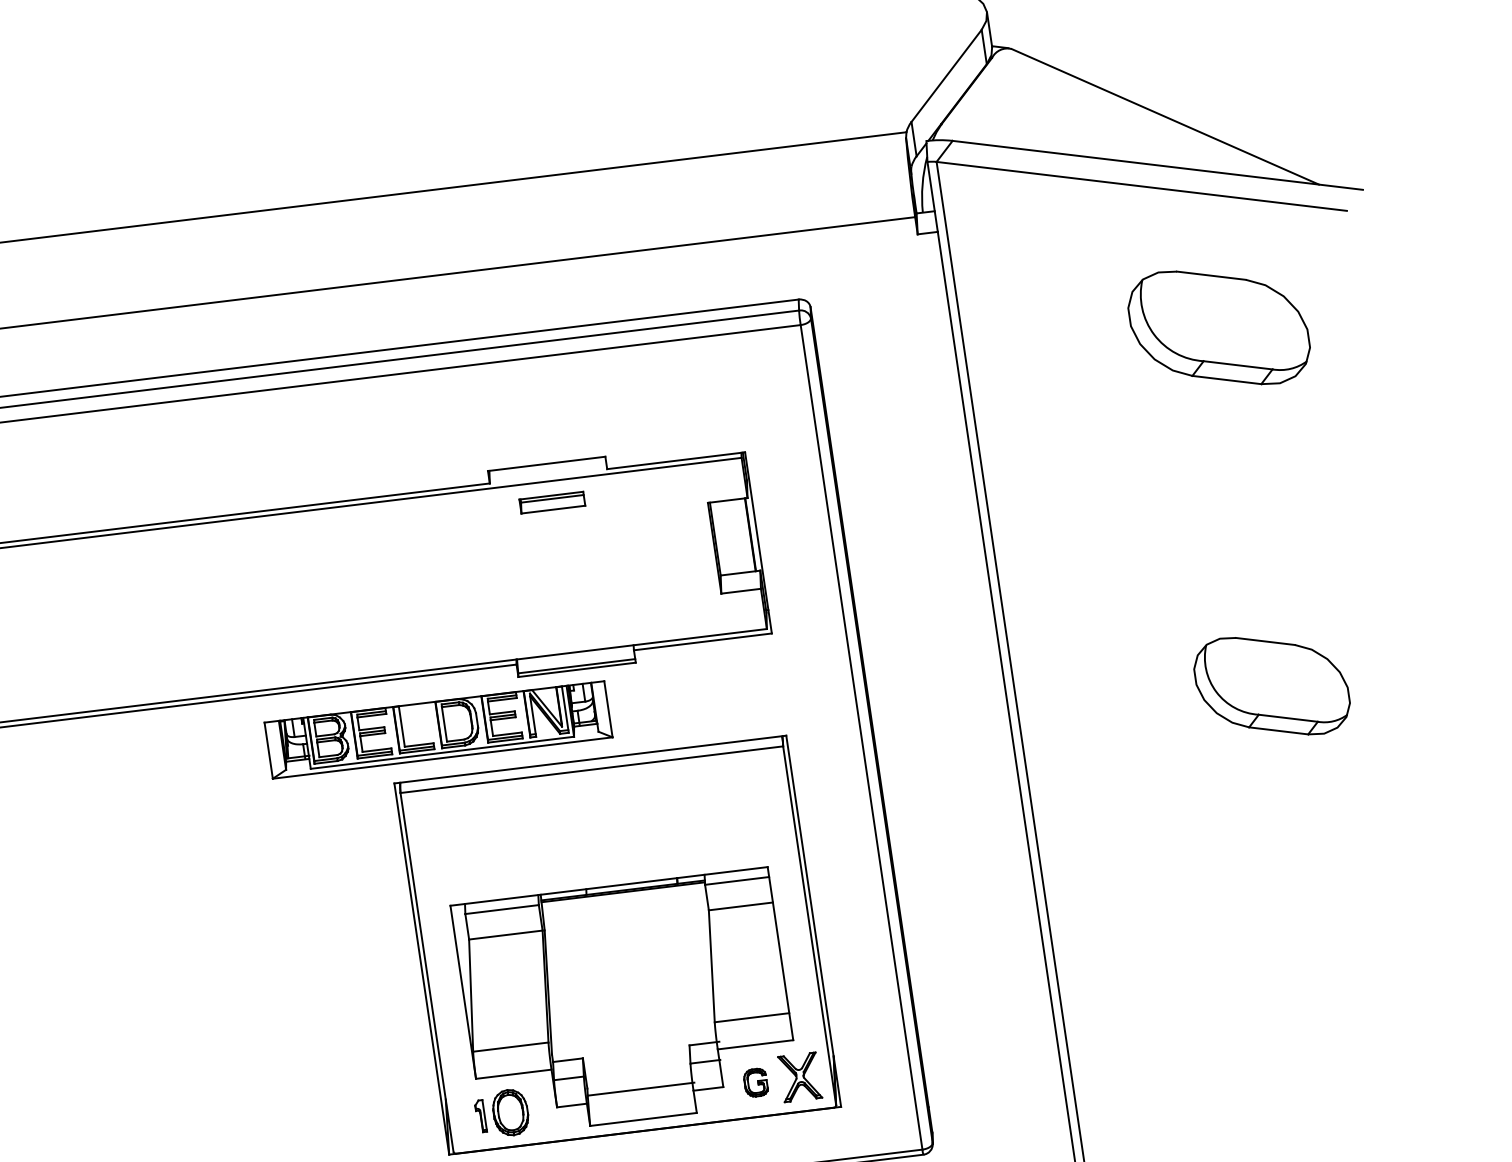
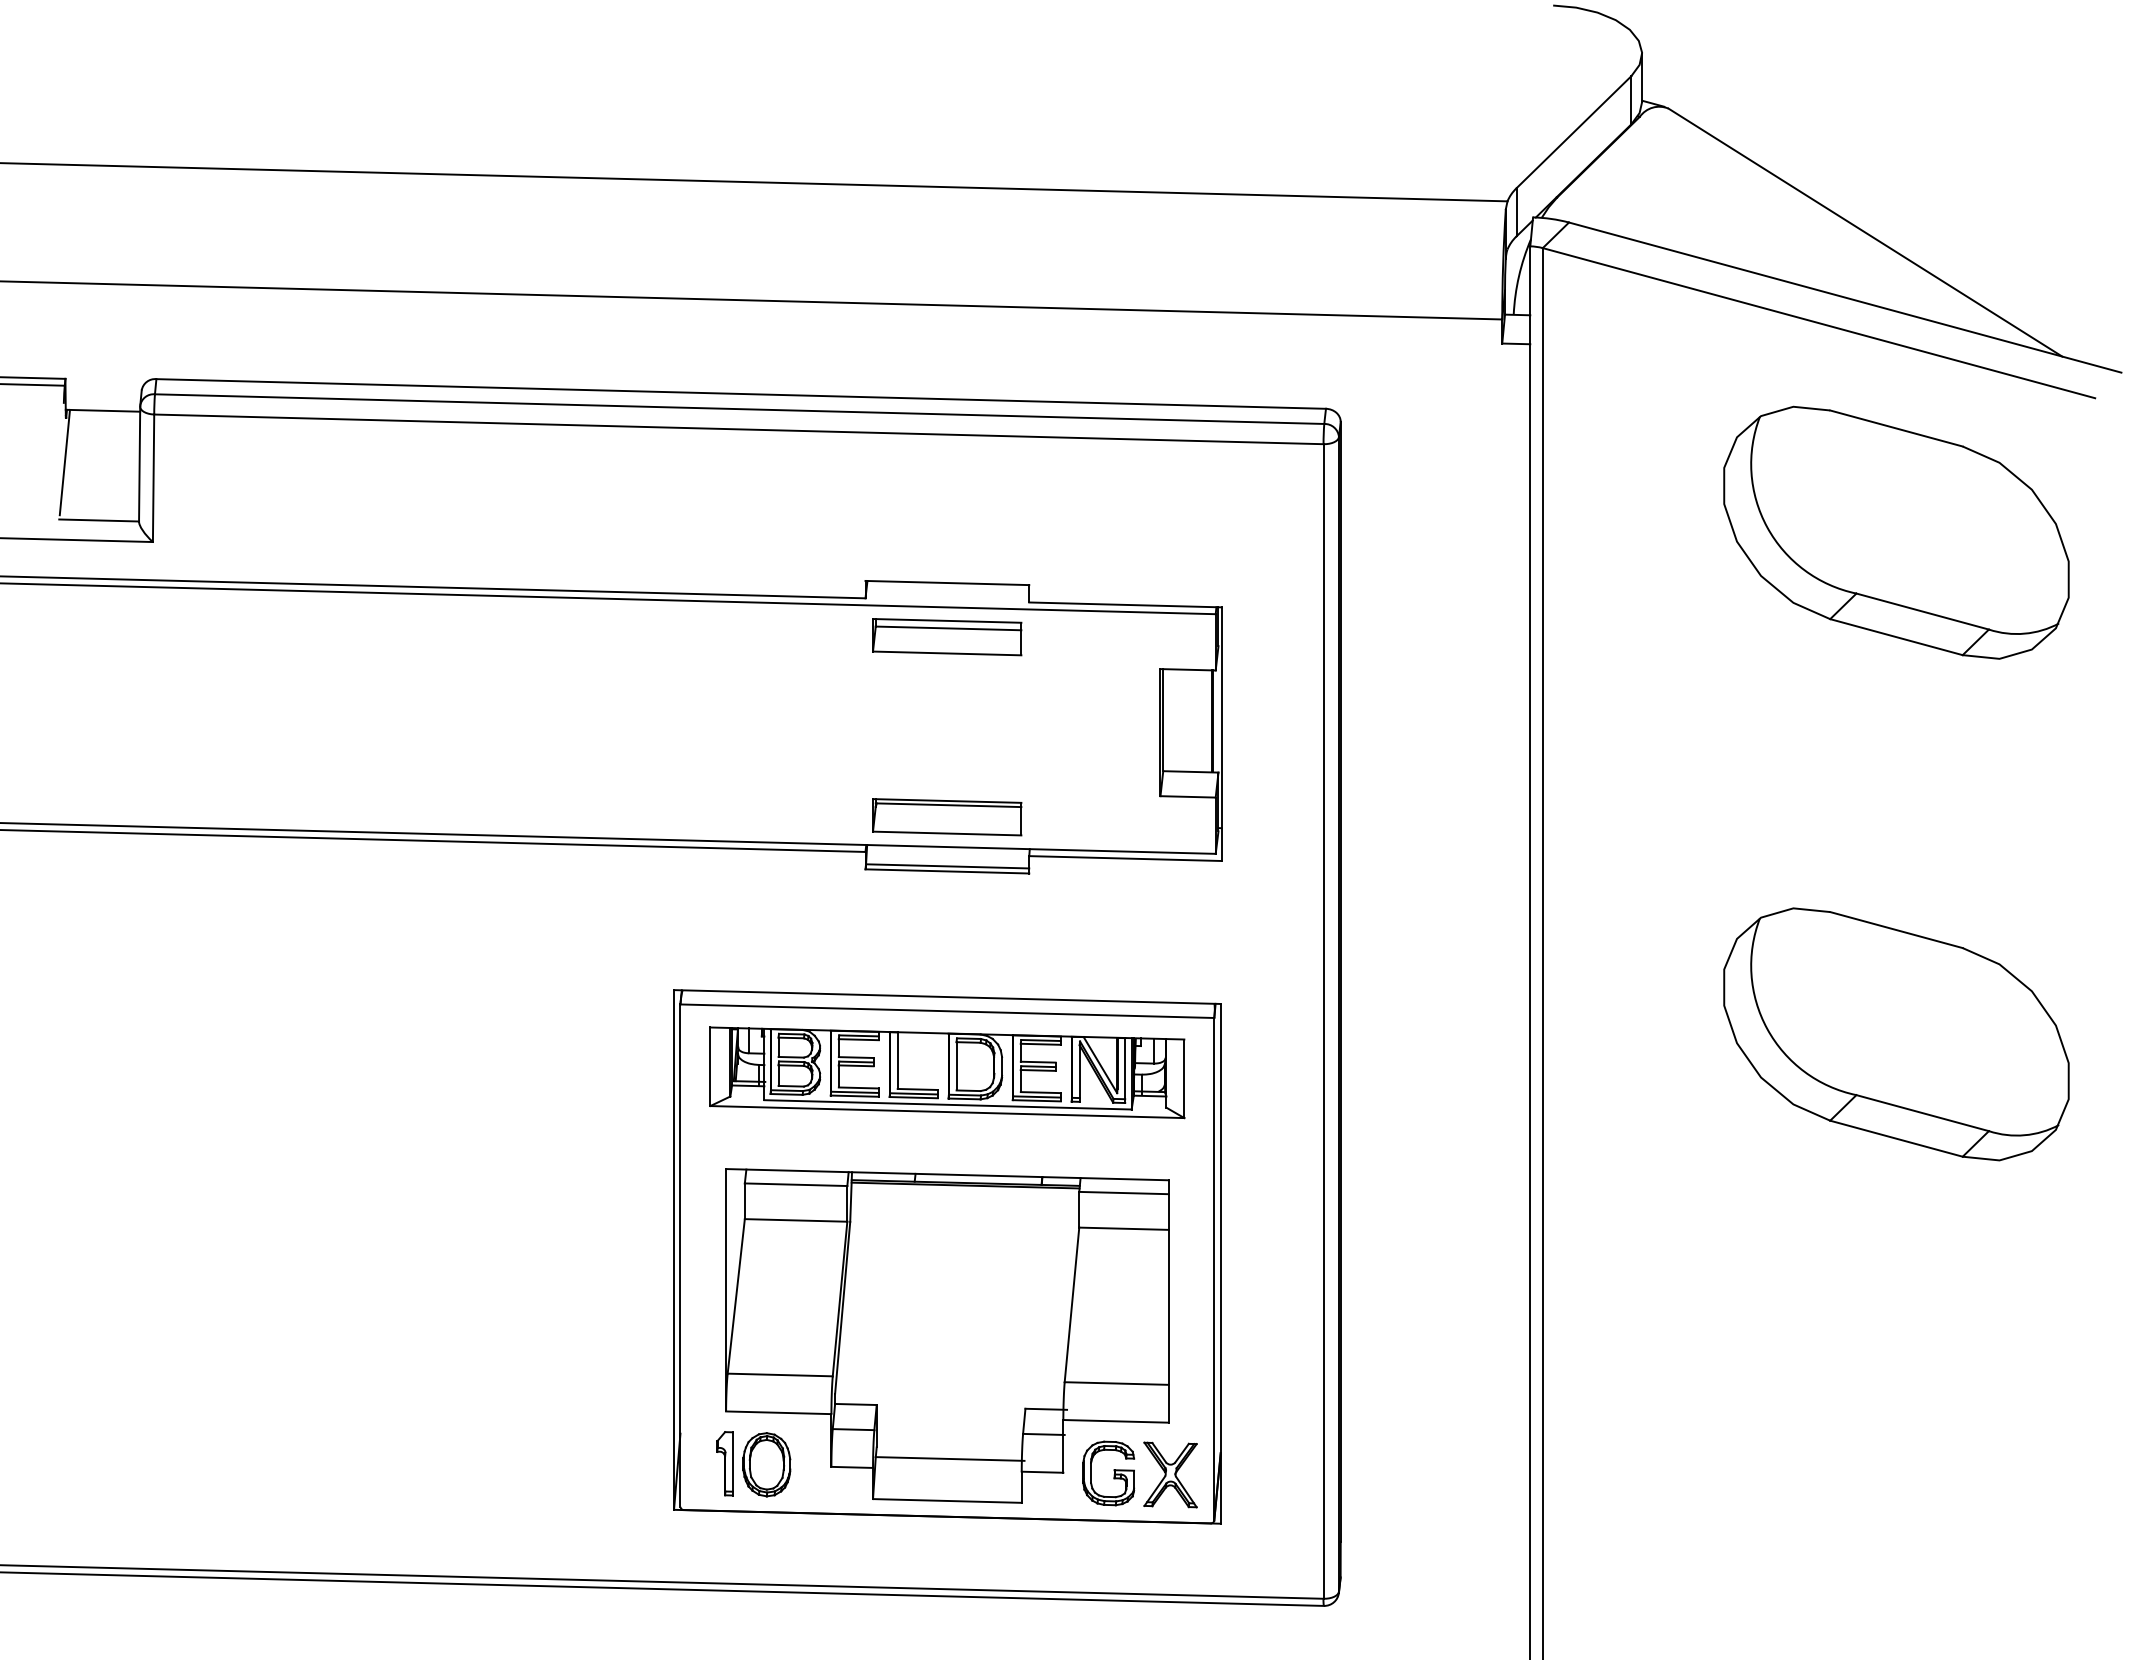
part: (1219, 327) -> (1896, 532), size x1.43
part: (552, 502) -> (947, 637), size x1.67
part: (571, 631) -> (947, 817), added
part: (1272, 686) -> (1896, 1034), size x1.67
part: (438, 729) -> (947, 1072), moved
part: (755, 1082) -> (1108, 1473), size x1.67
part: (480, 1116) -> (724, 1463), size x1.43

